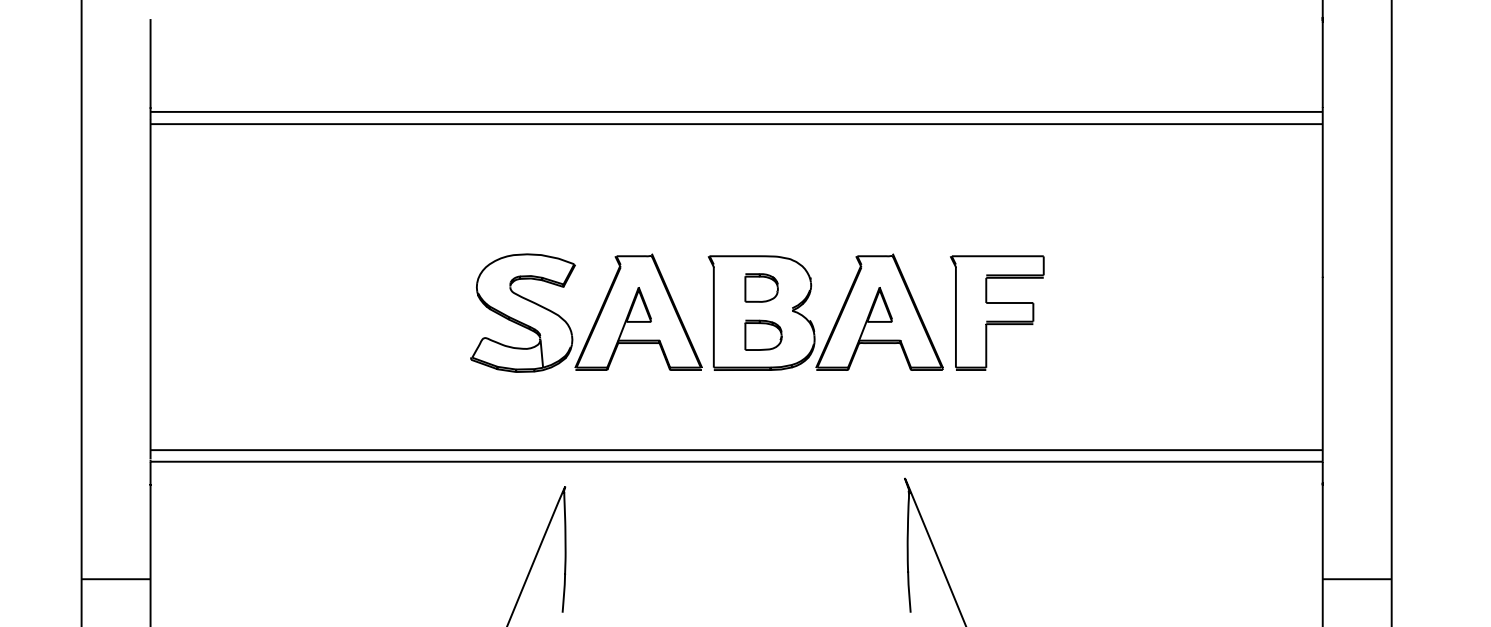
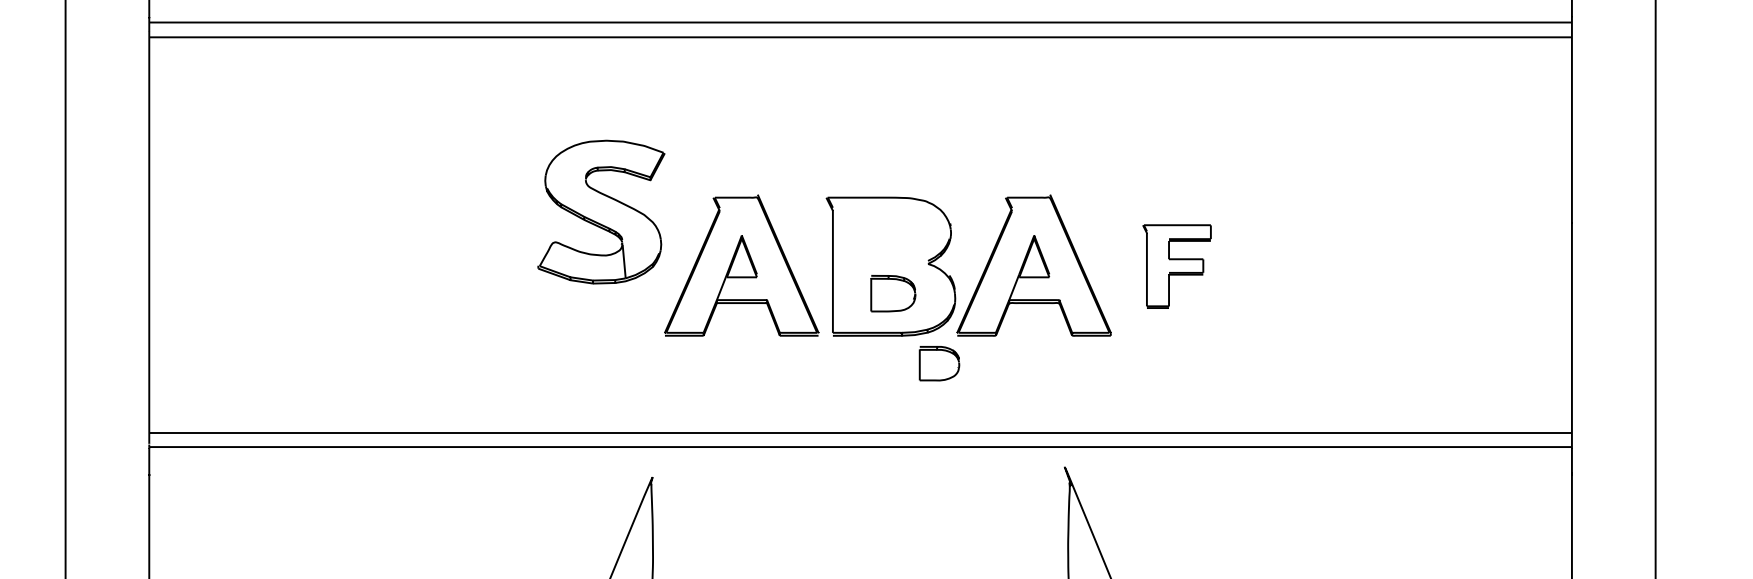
part: (761, 287) -> (939, 363), moved
part: (522, 312) -> (600, 211), moved
part: (997, 312) -> (1177, 265), size x0.6

